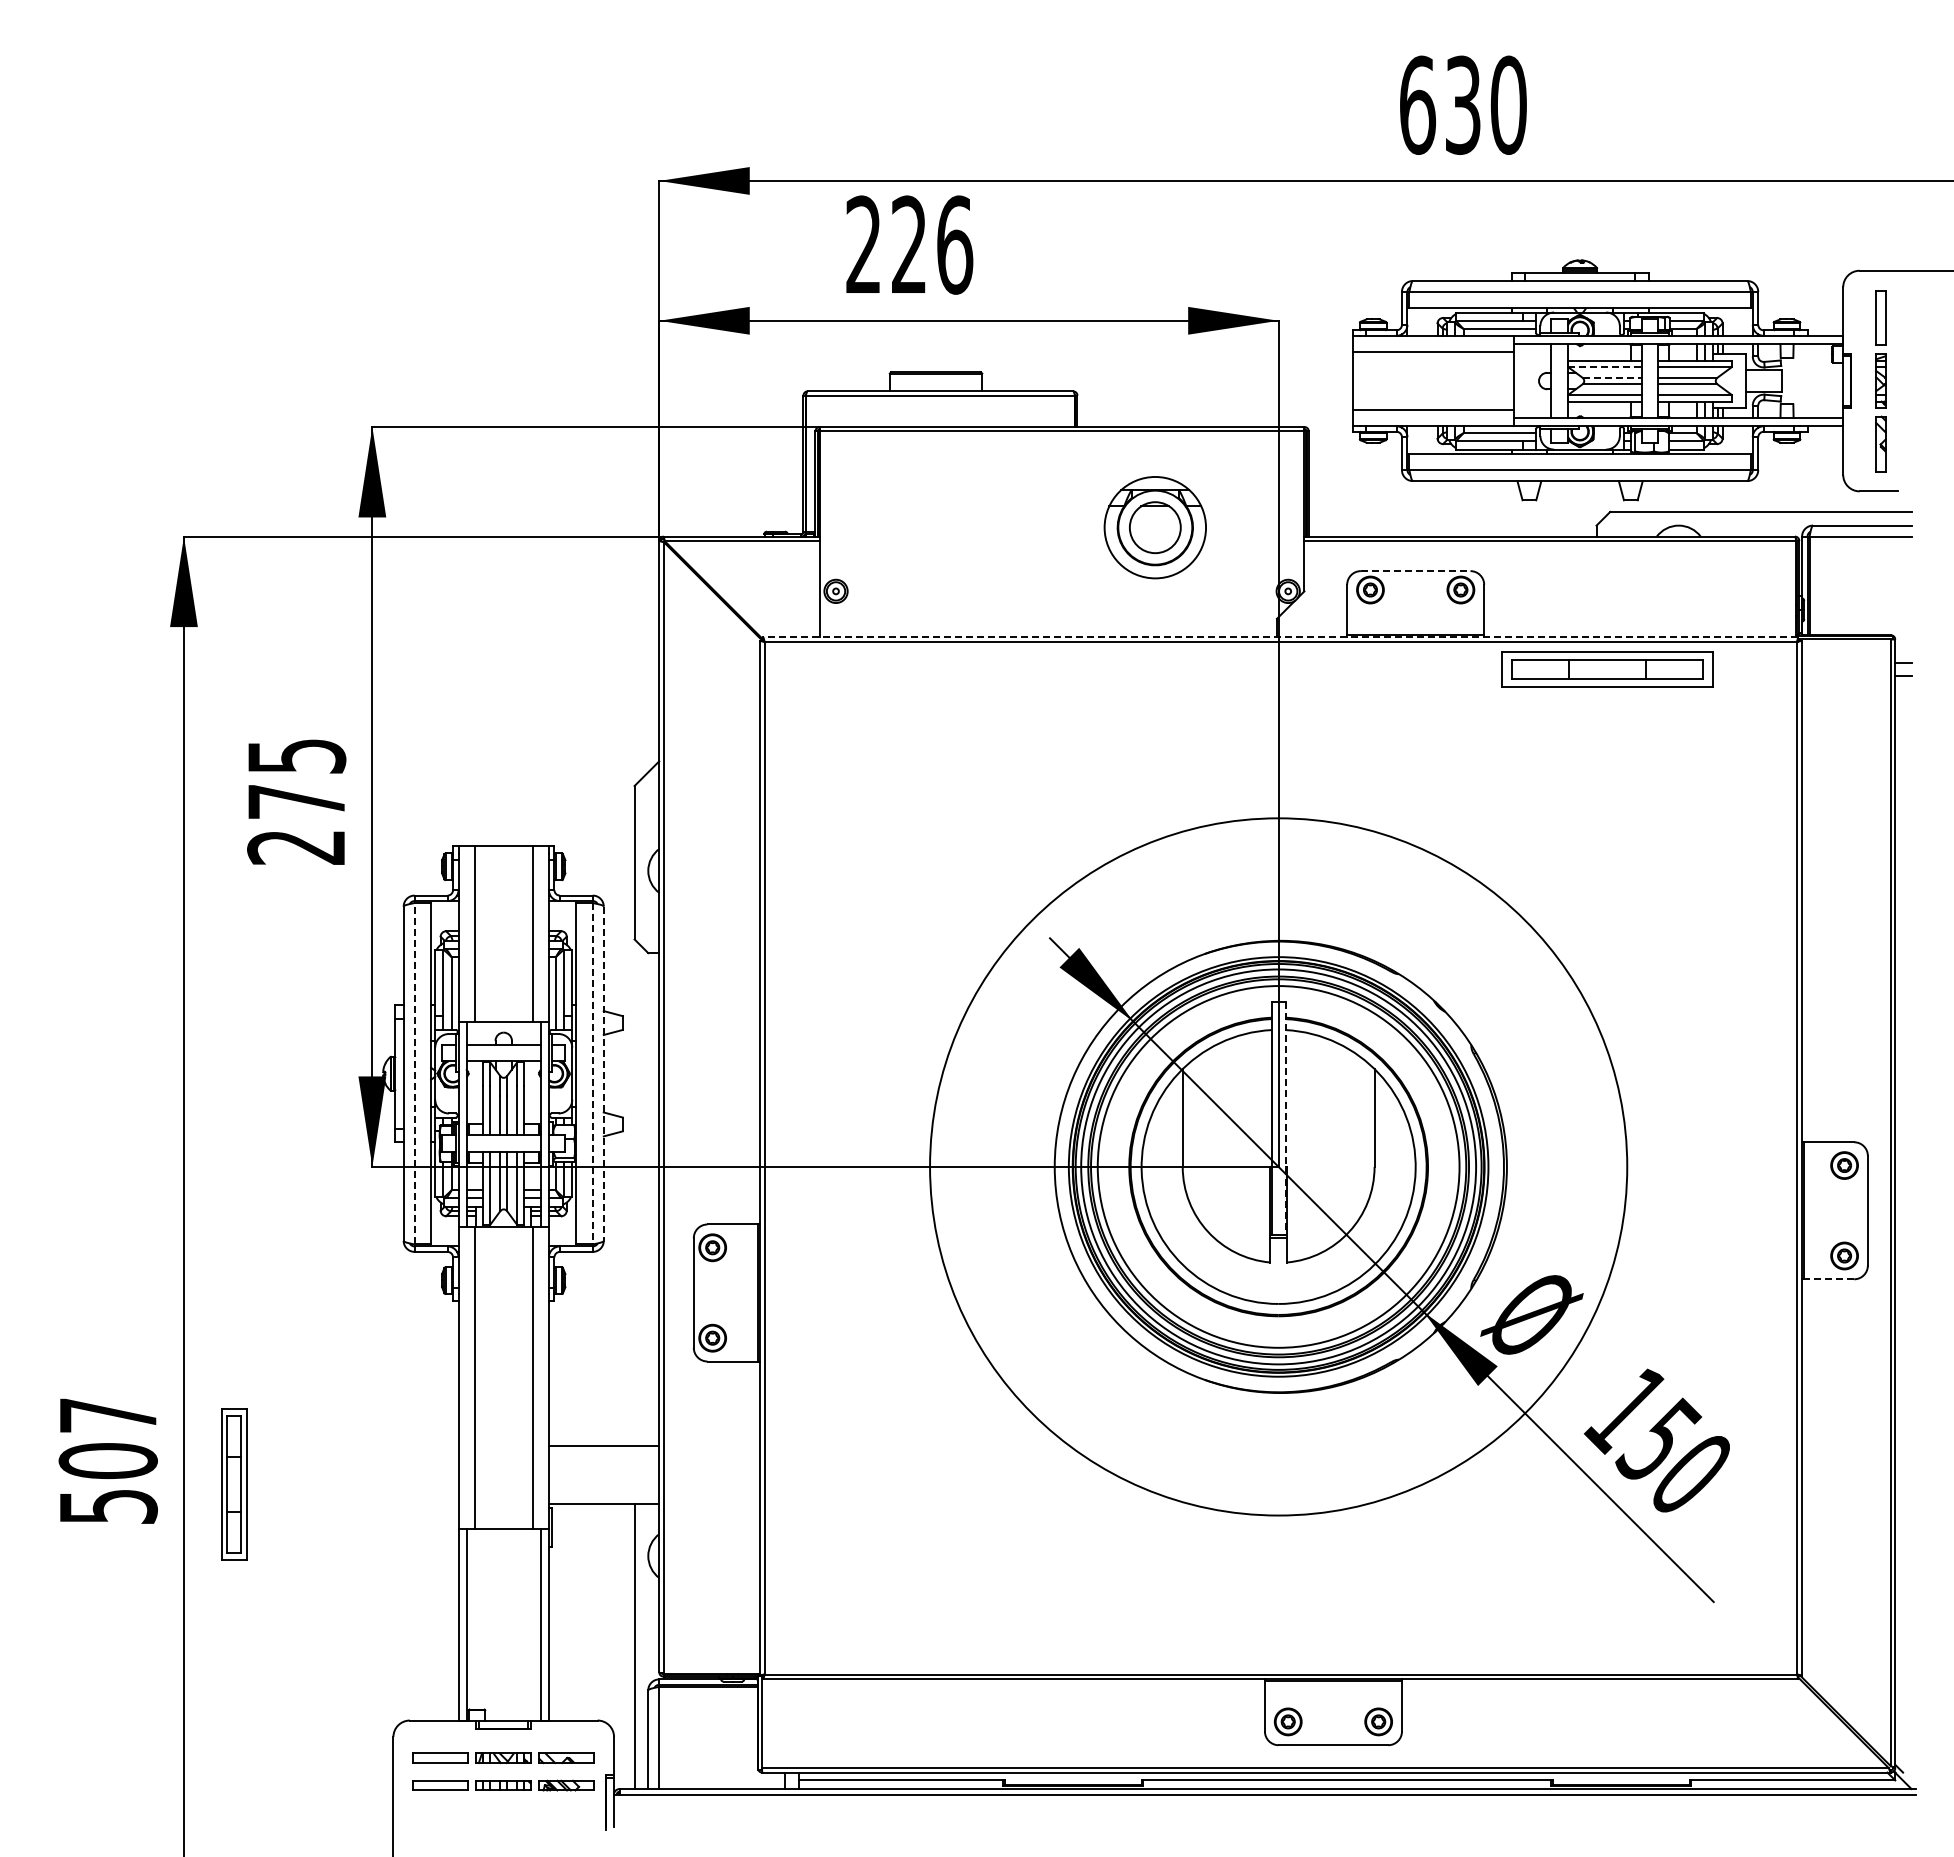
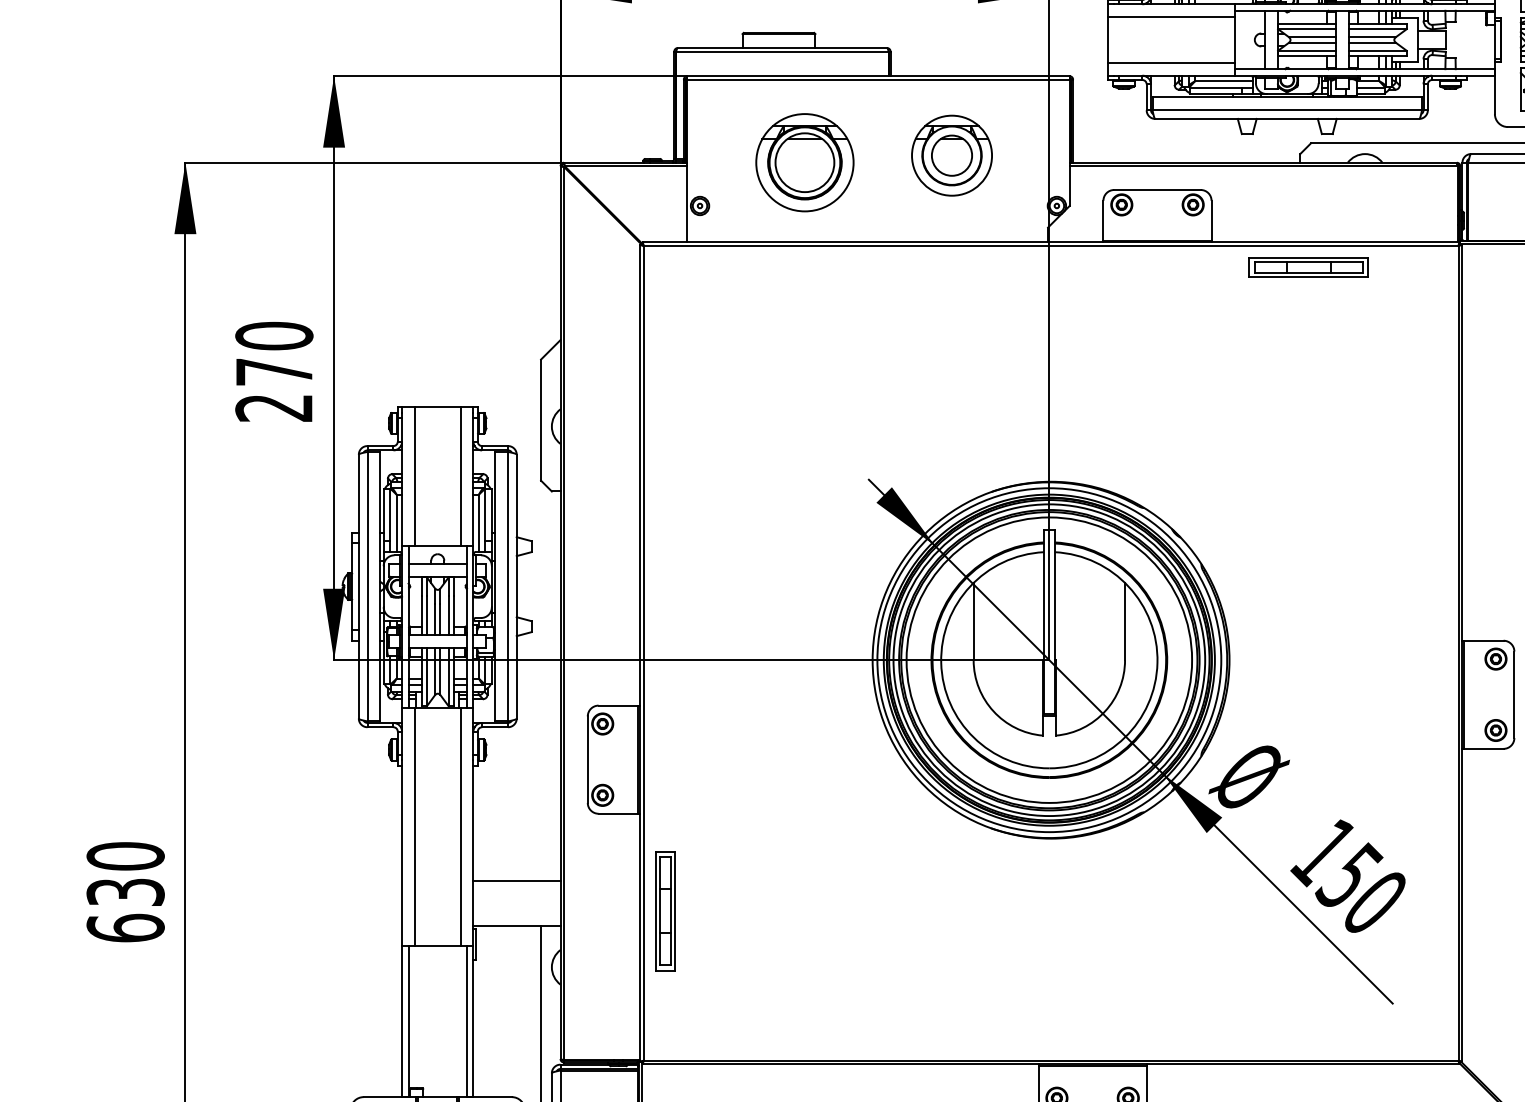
line: (1605, 367) -> (1307, 29), dashed -> solid
line: (1612, 377) -> (1312, 37), dashed -> solid
part: (968, 536) -> (804, 162), added
line: (1415, 571) -> (1157, 190), dashed -> solid
line: (1280, 637) -> (1050, 242), dashed -> solid
part: (1607, 669) -> (1308, 267), size x0.71
text: (296, 756) -> (274, 336), 275 -> 270
line: (414, 1073) -> (367, 586), dashed -> solid
line: (592, 1073) -> (507, 586), dashed -> solid
line: (603, 1074) -> (516, 587), dashed -> solid
line: (1285, 1119) -> (1054, 622), dashed -> solid
circle: (1278, 1166) -> (1049, 659), size x0.62
line: (1828, 1279) -> (1483, 749), dashed -> solid
text: (107, 1460) -> (125, 891), 507 -> 630
part: (234, 1484) -> (665, 910), moved

